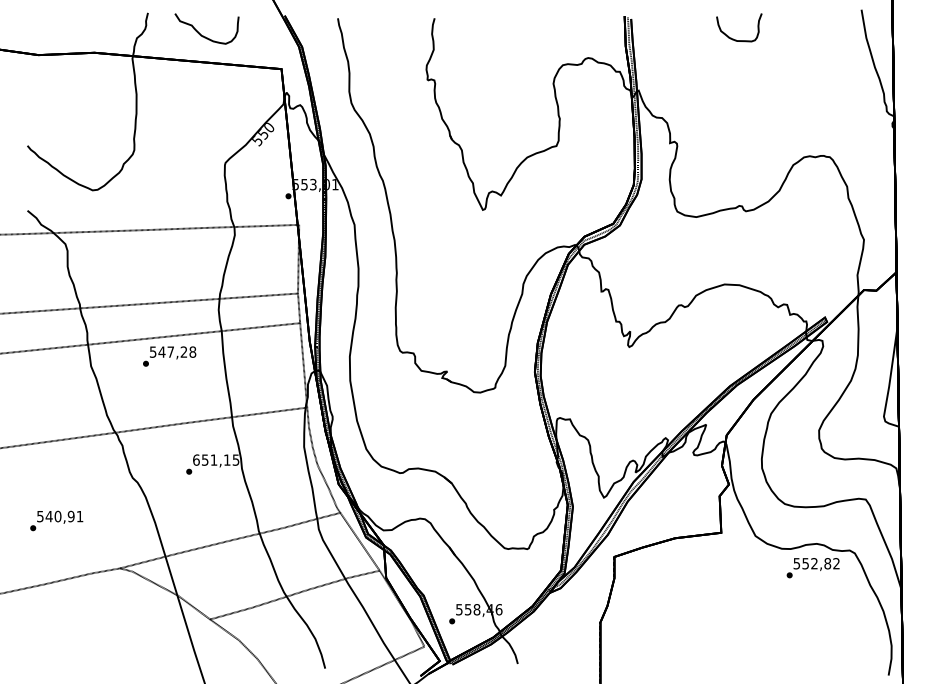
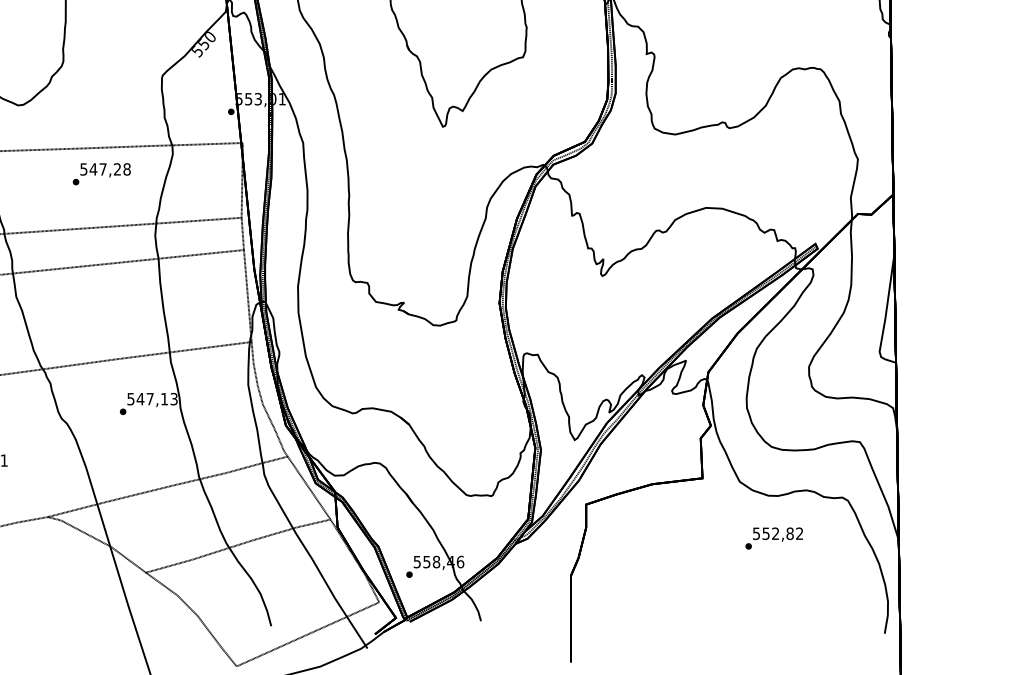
text: (169, 356) -> (101, 174), moved
text: (216, 459) -> (152, 398), 651,15 -> 547,13
text: (812, 568) -> (773, 538), moved

